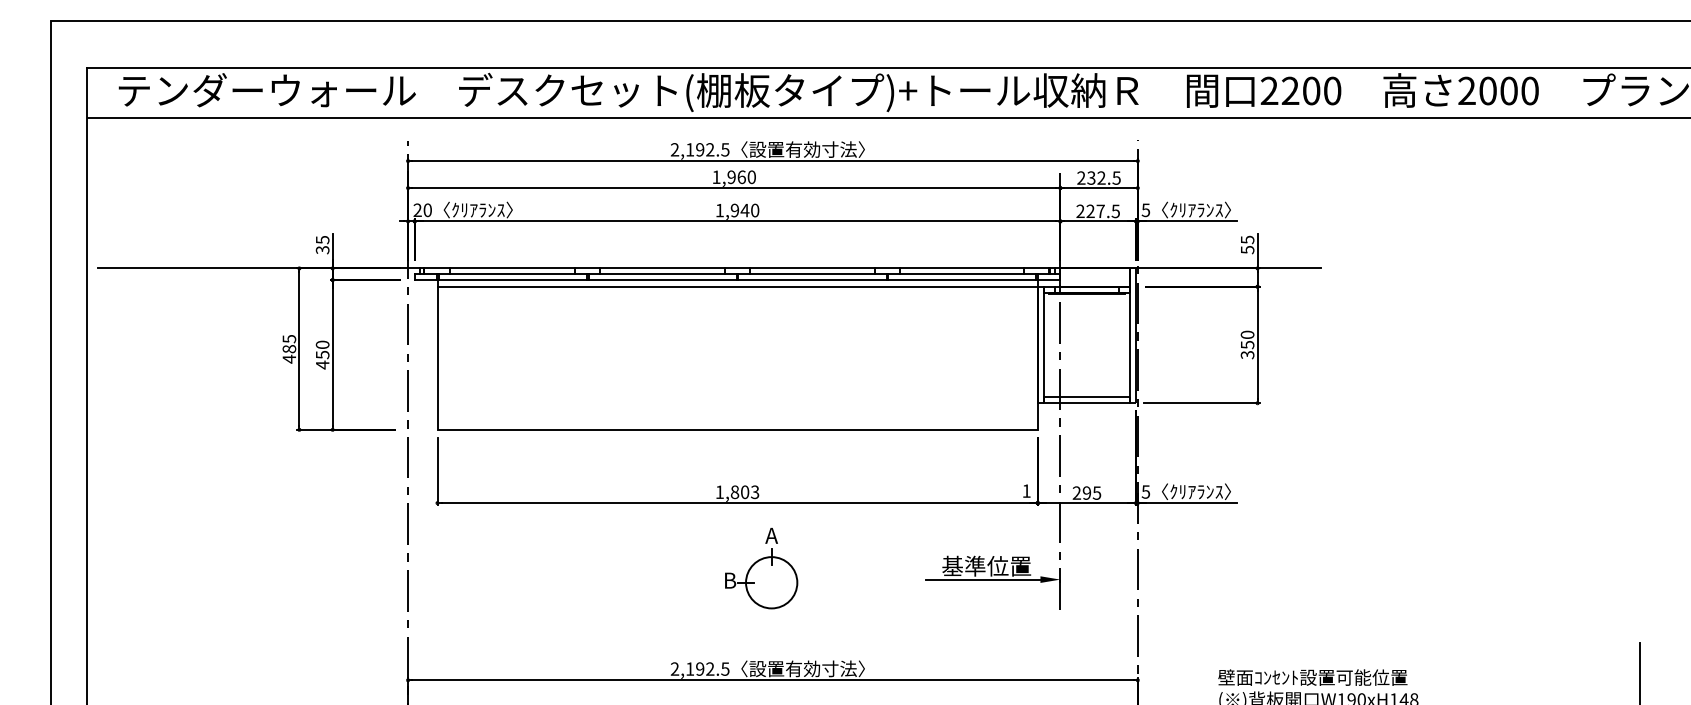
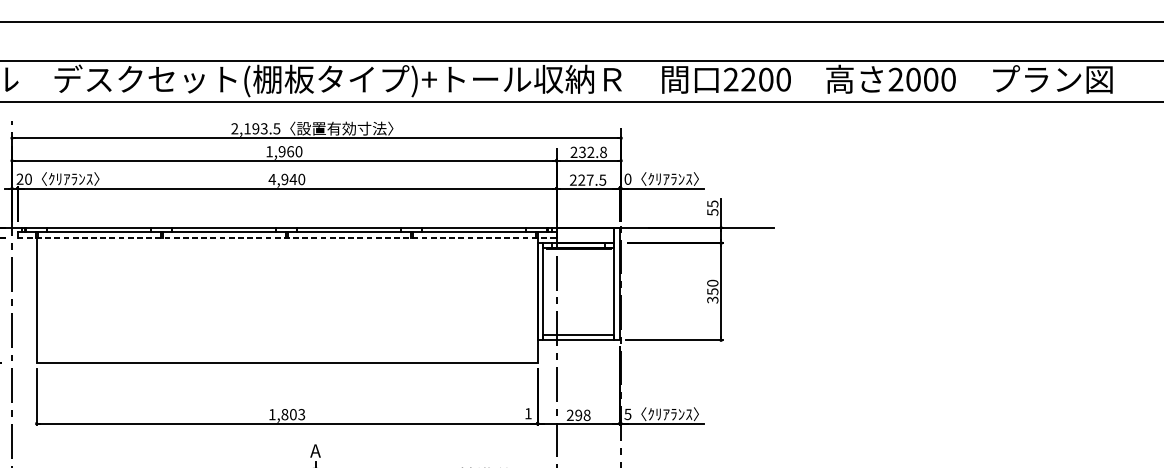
text: (710, 149) -> (264, 128), 2,192.5 -> 2,193.5
text: (1116, 177) -> (603, 151), 232.5 -> 232.8
text: (1145, 209) -> (627, 178), 5 -> 0
text: (719, 210) -> (272, 179), 1,940 -> 4,940
line: (737, 280) -> (287, 237), solid -> dashed
line: (737, 286) -> (287, 242), removed
text: (1096, 492) -> (586, 414), 295 -> 298

